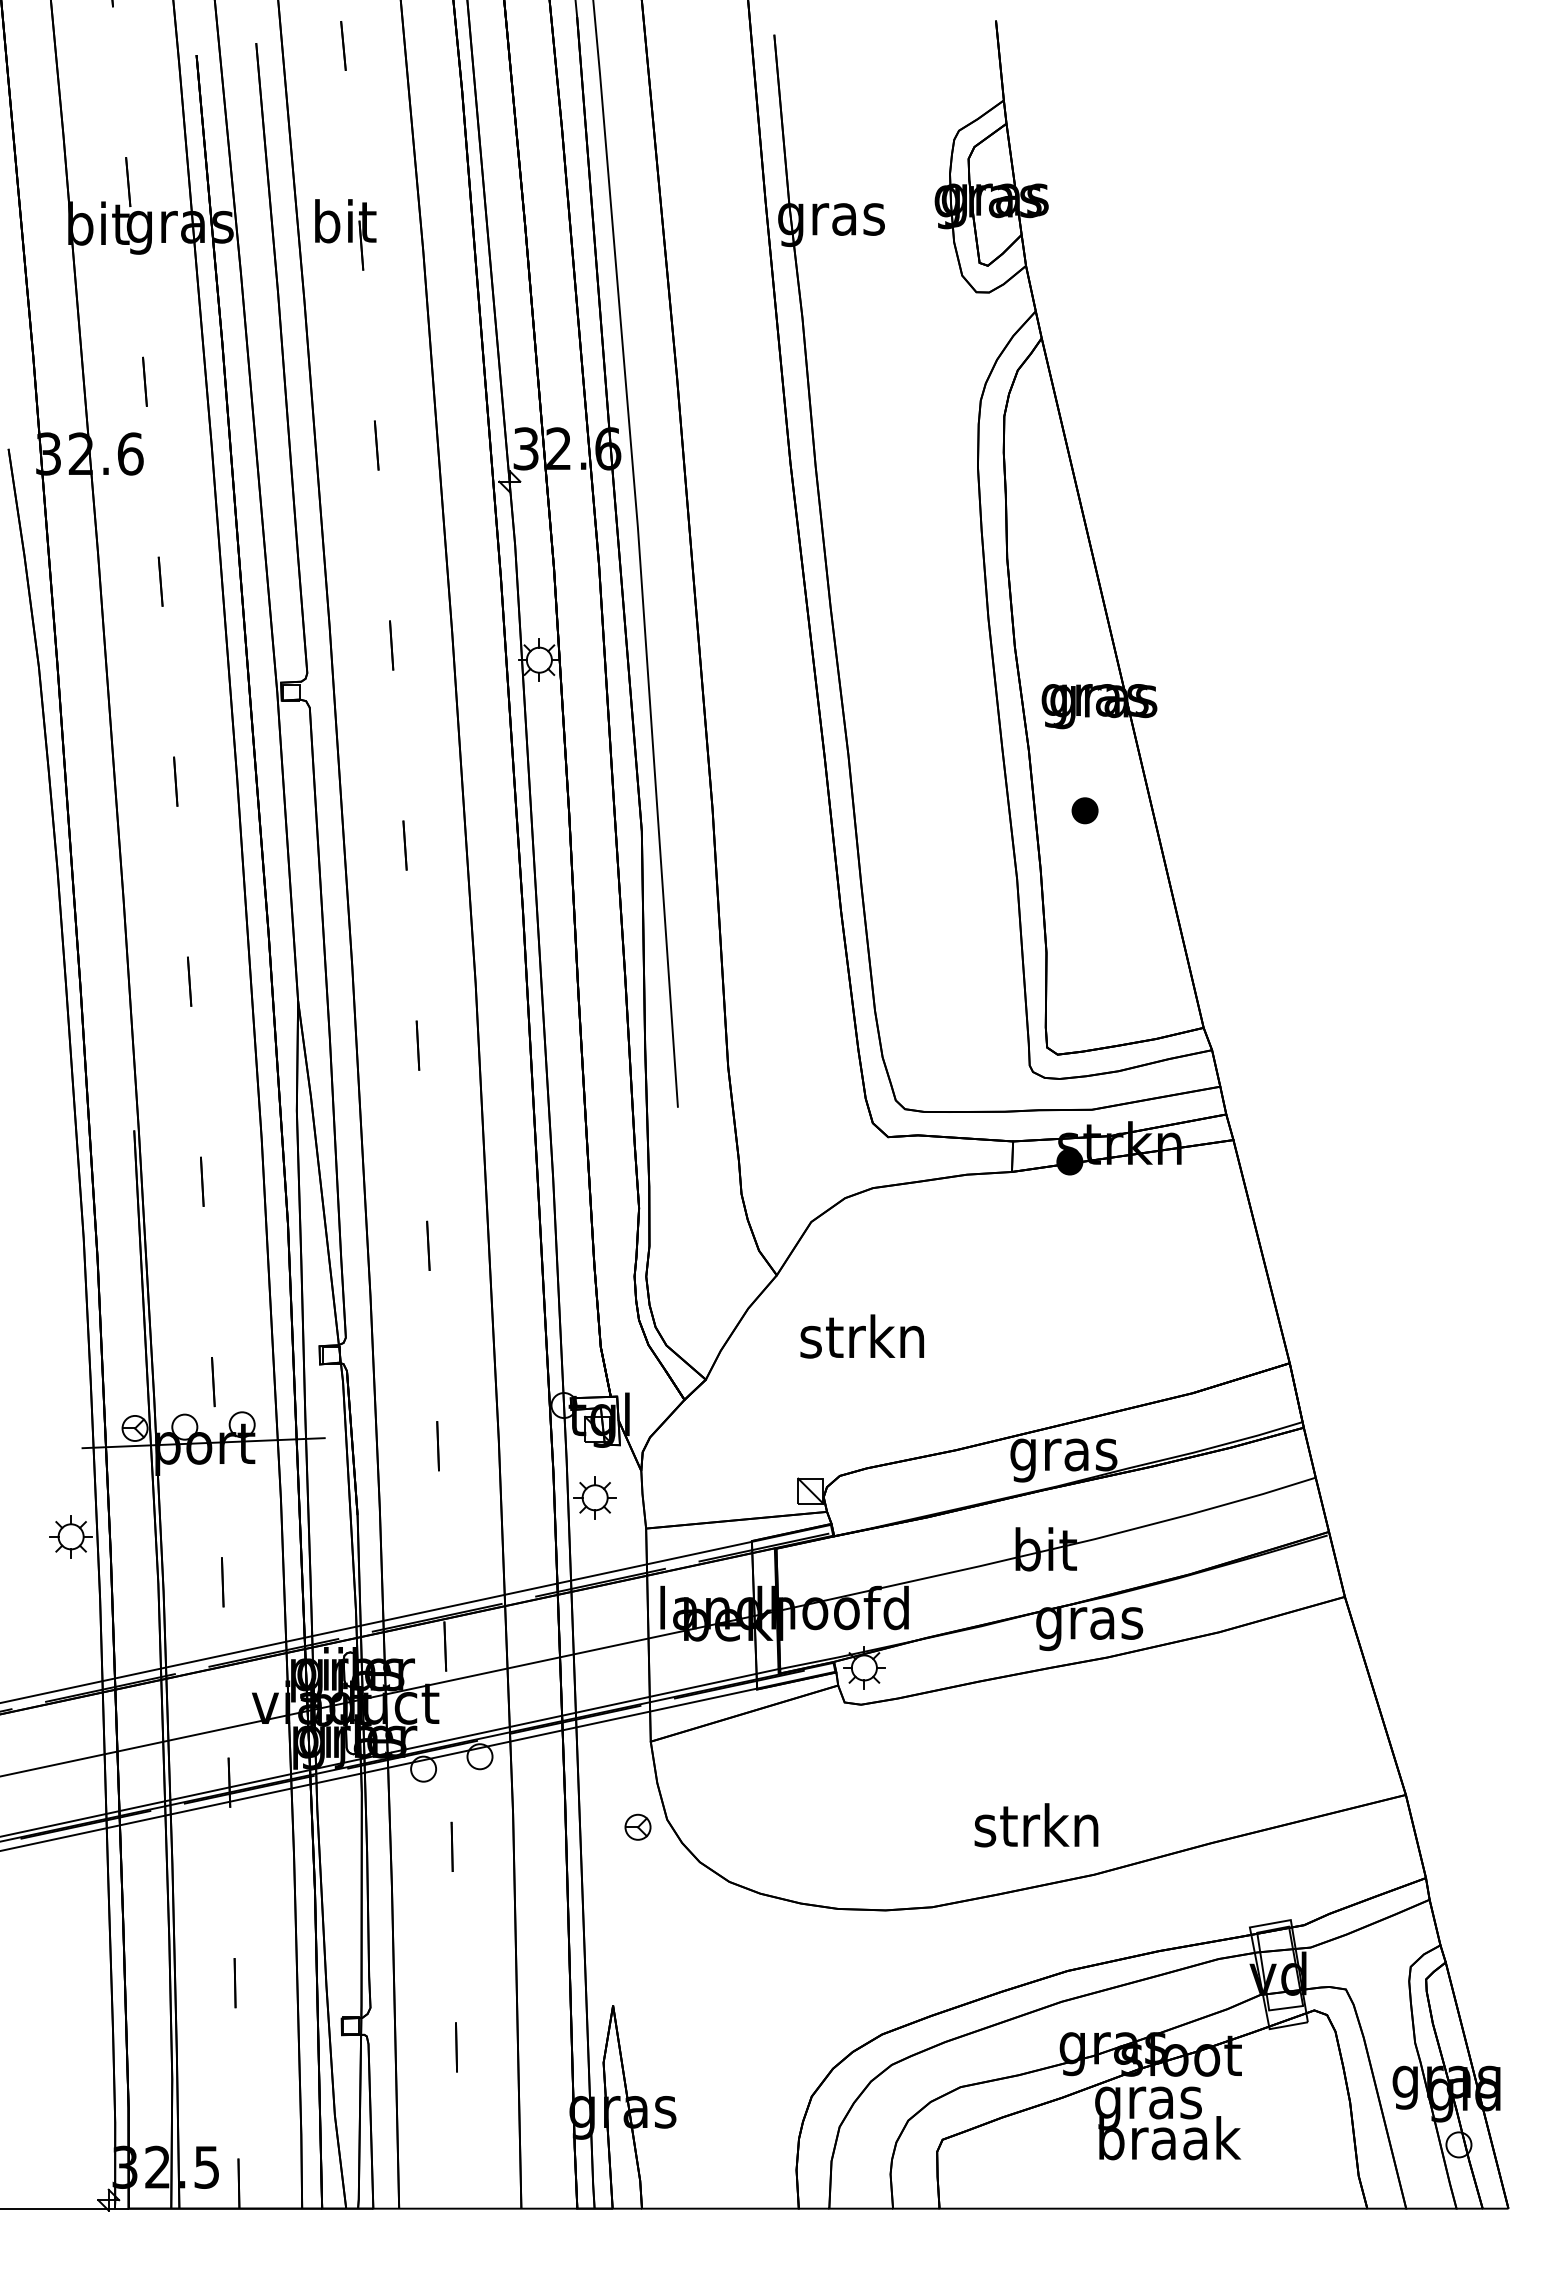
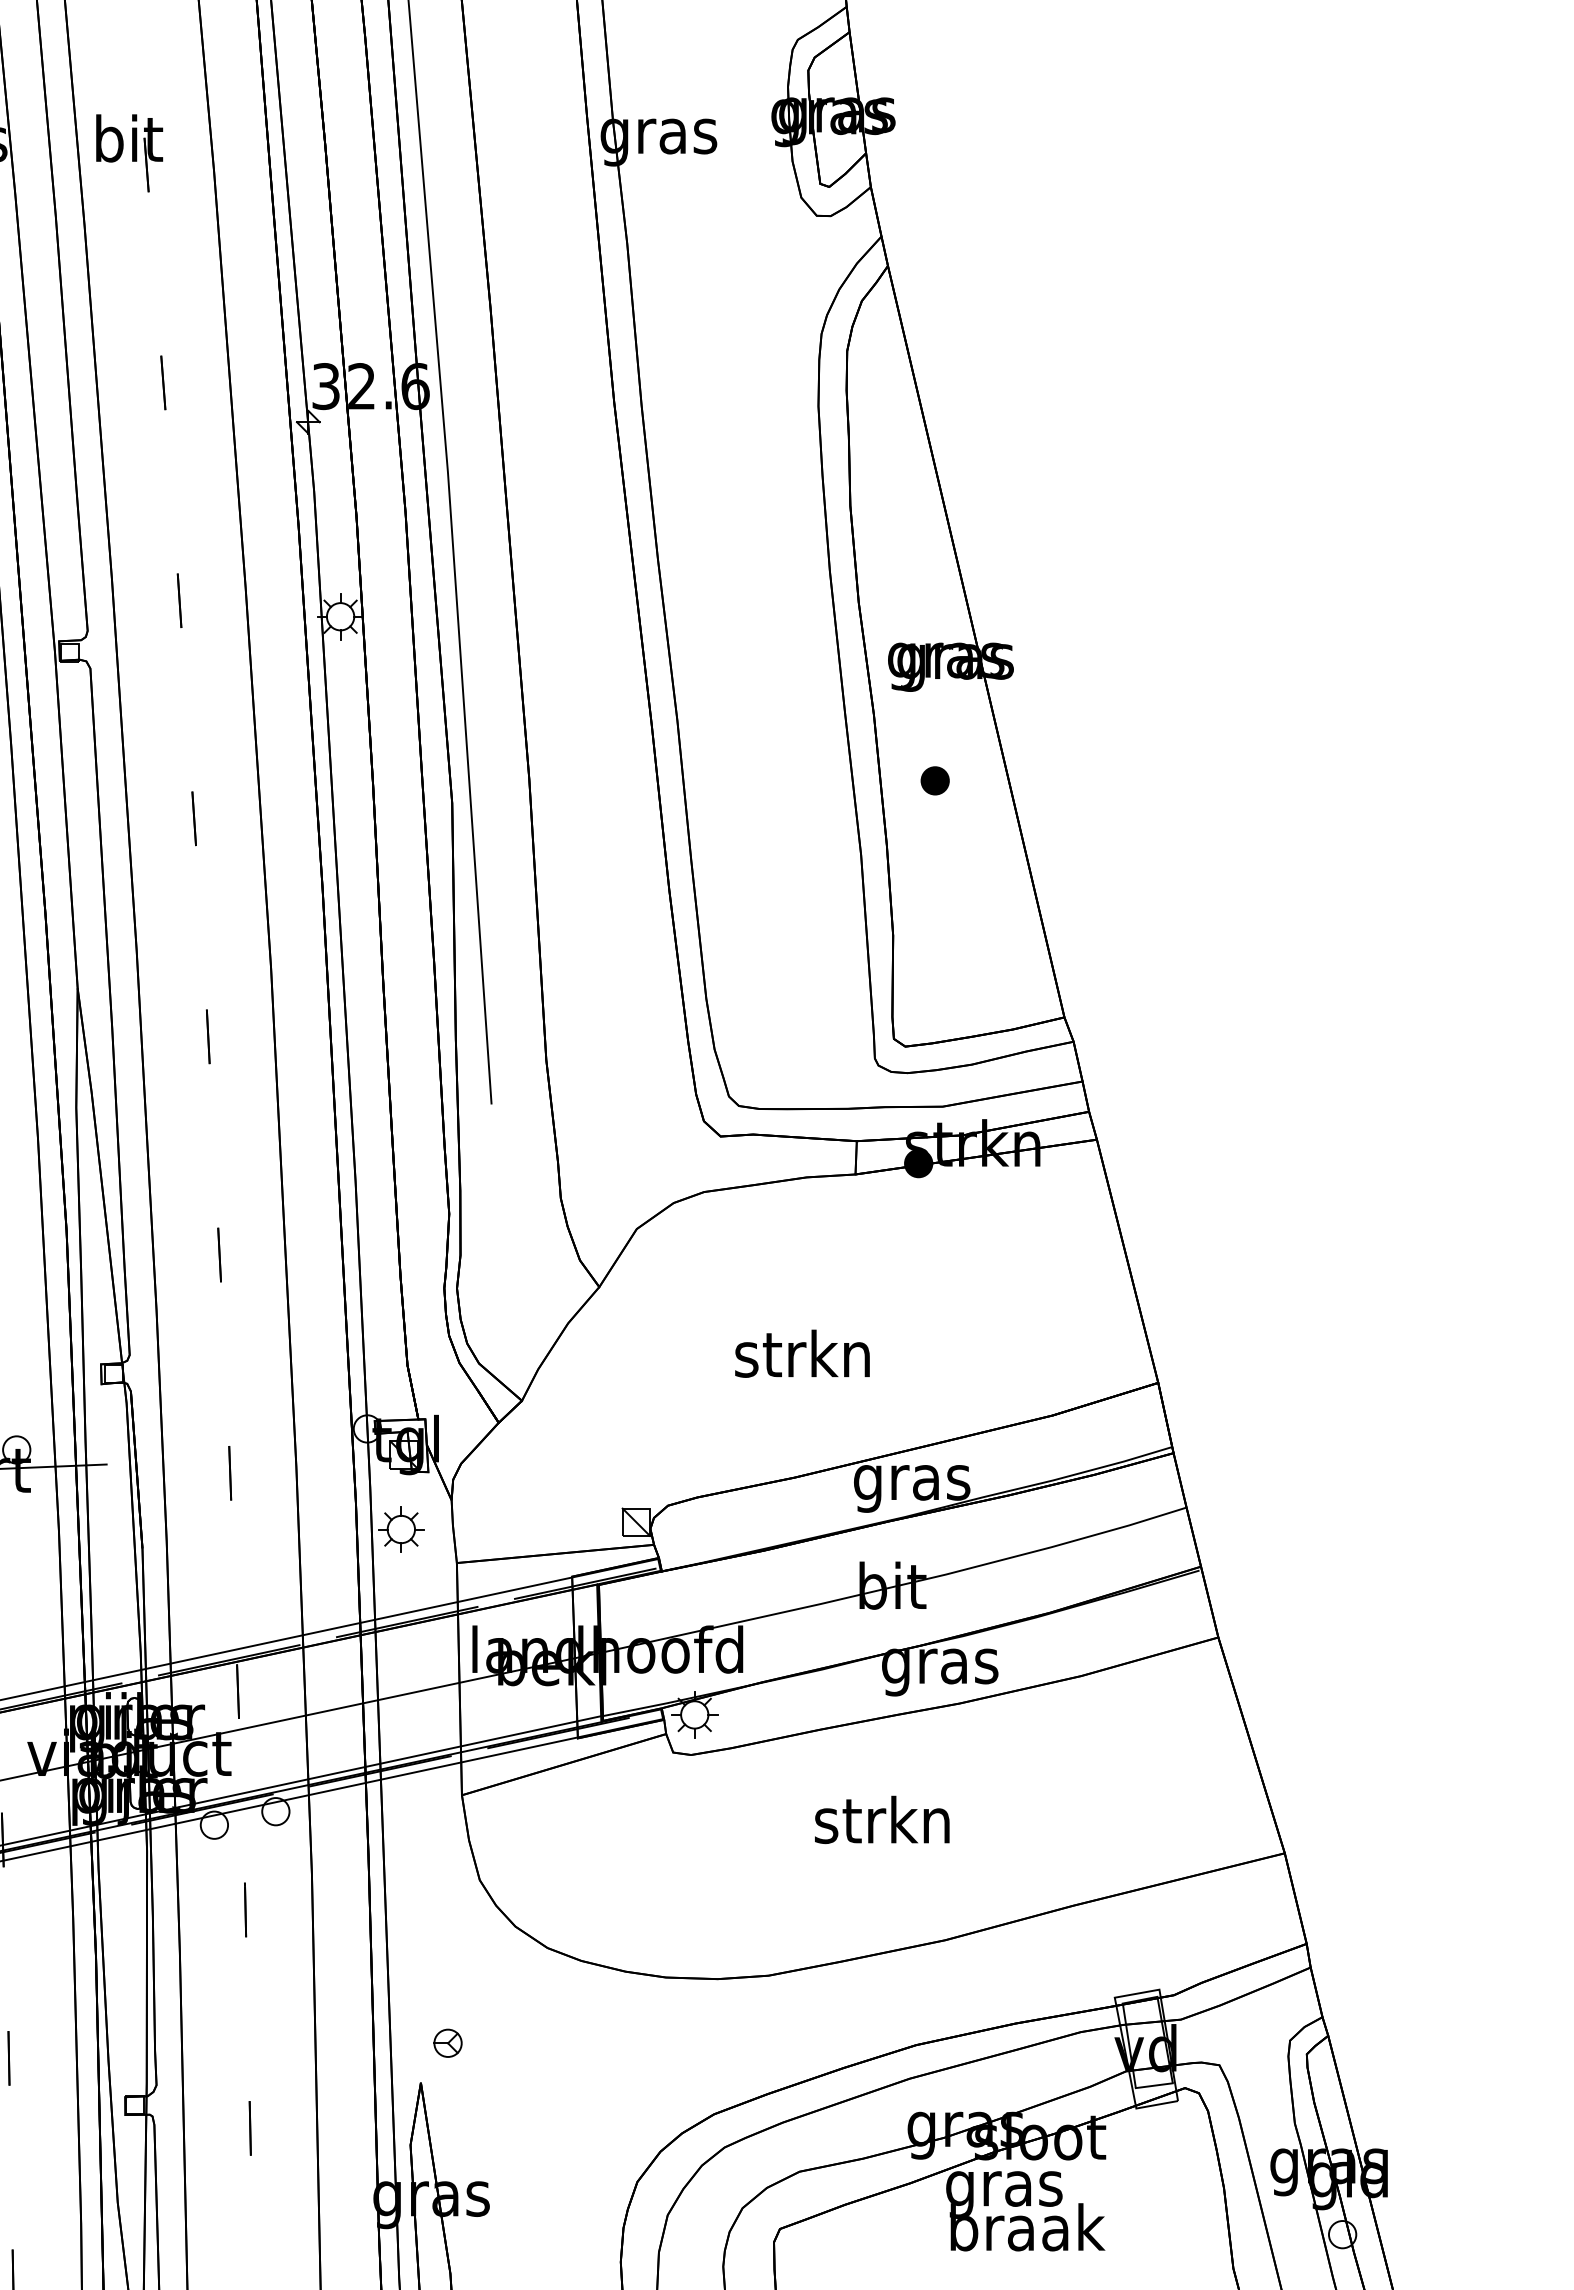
text: (861, 1336) -> (801, 1353), moved
text: (1036, 1825) -> (882, 1820), moved
part: (637, 1826) -> (447, 2042), moved

